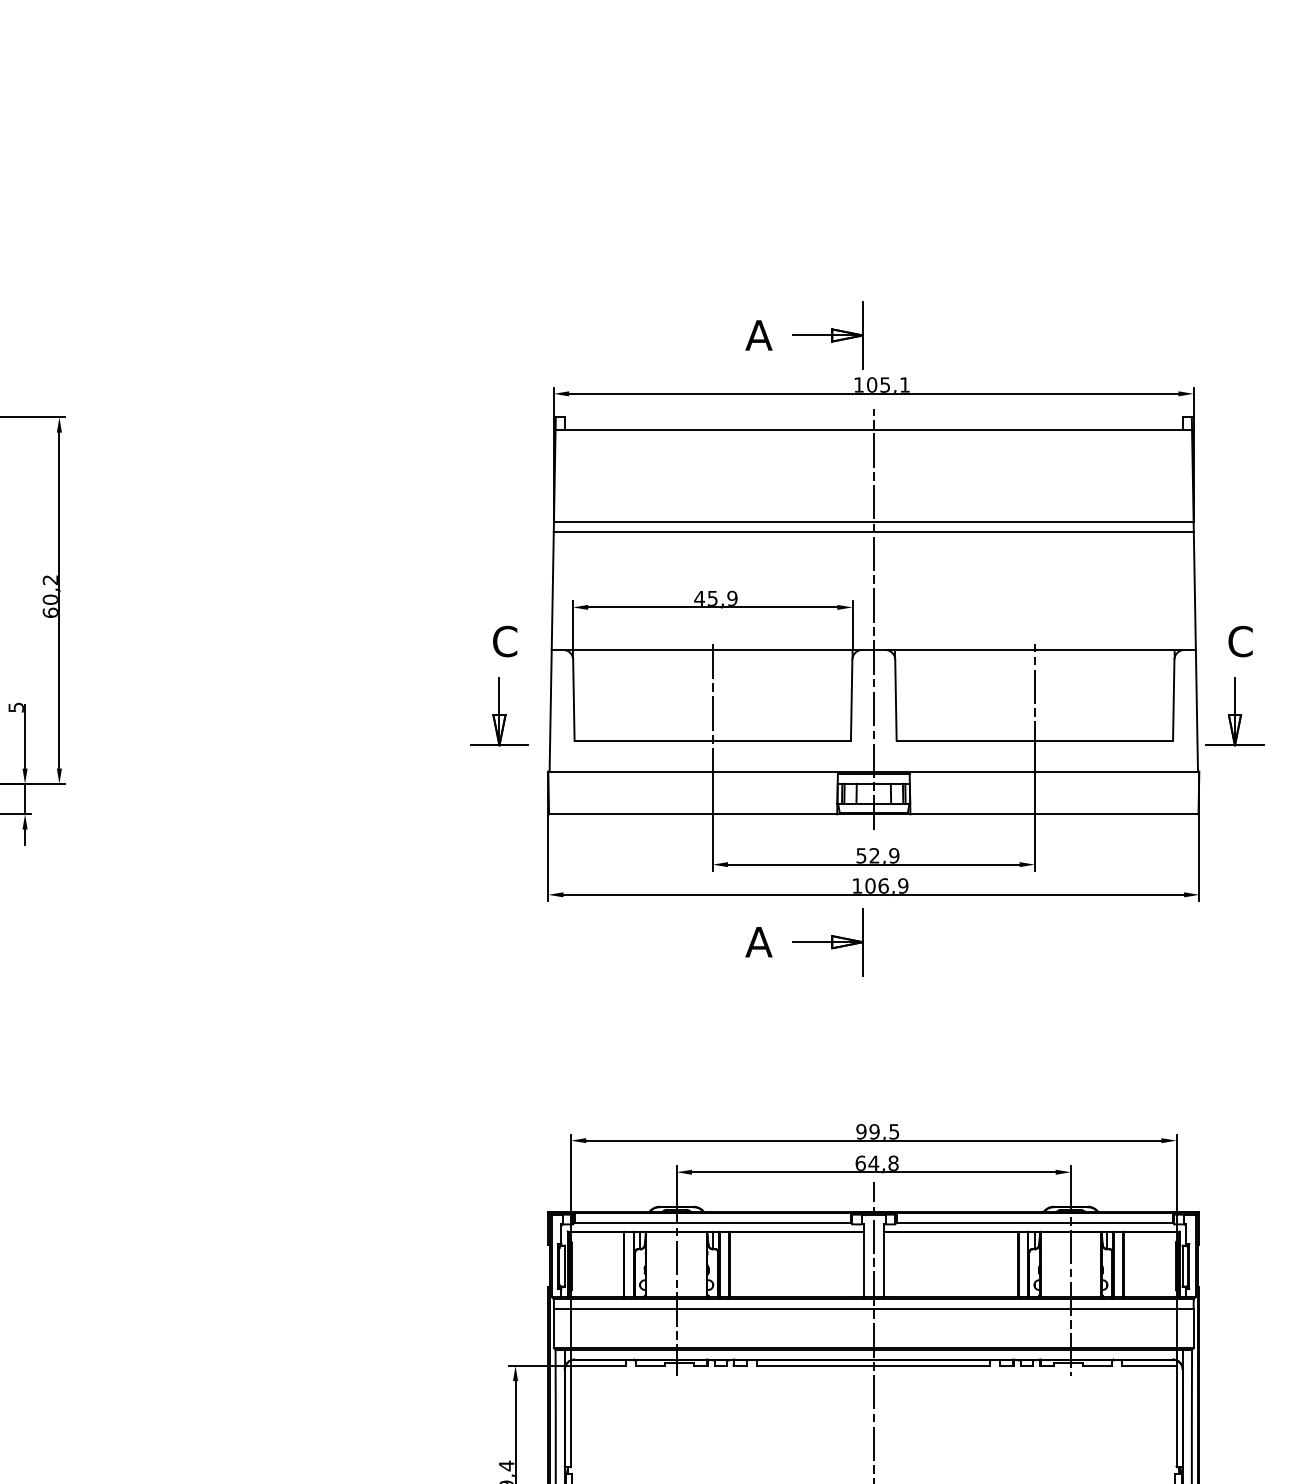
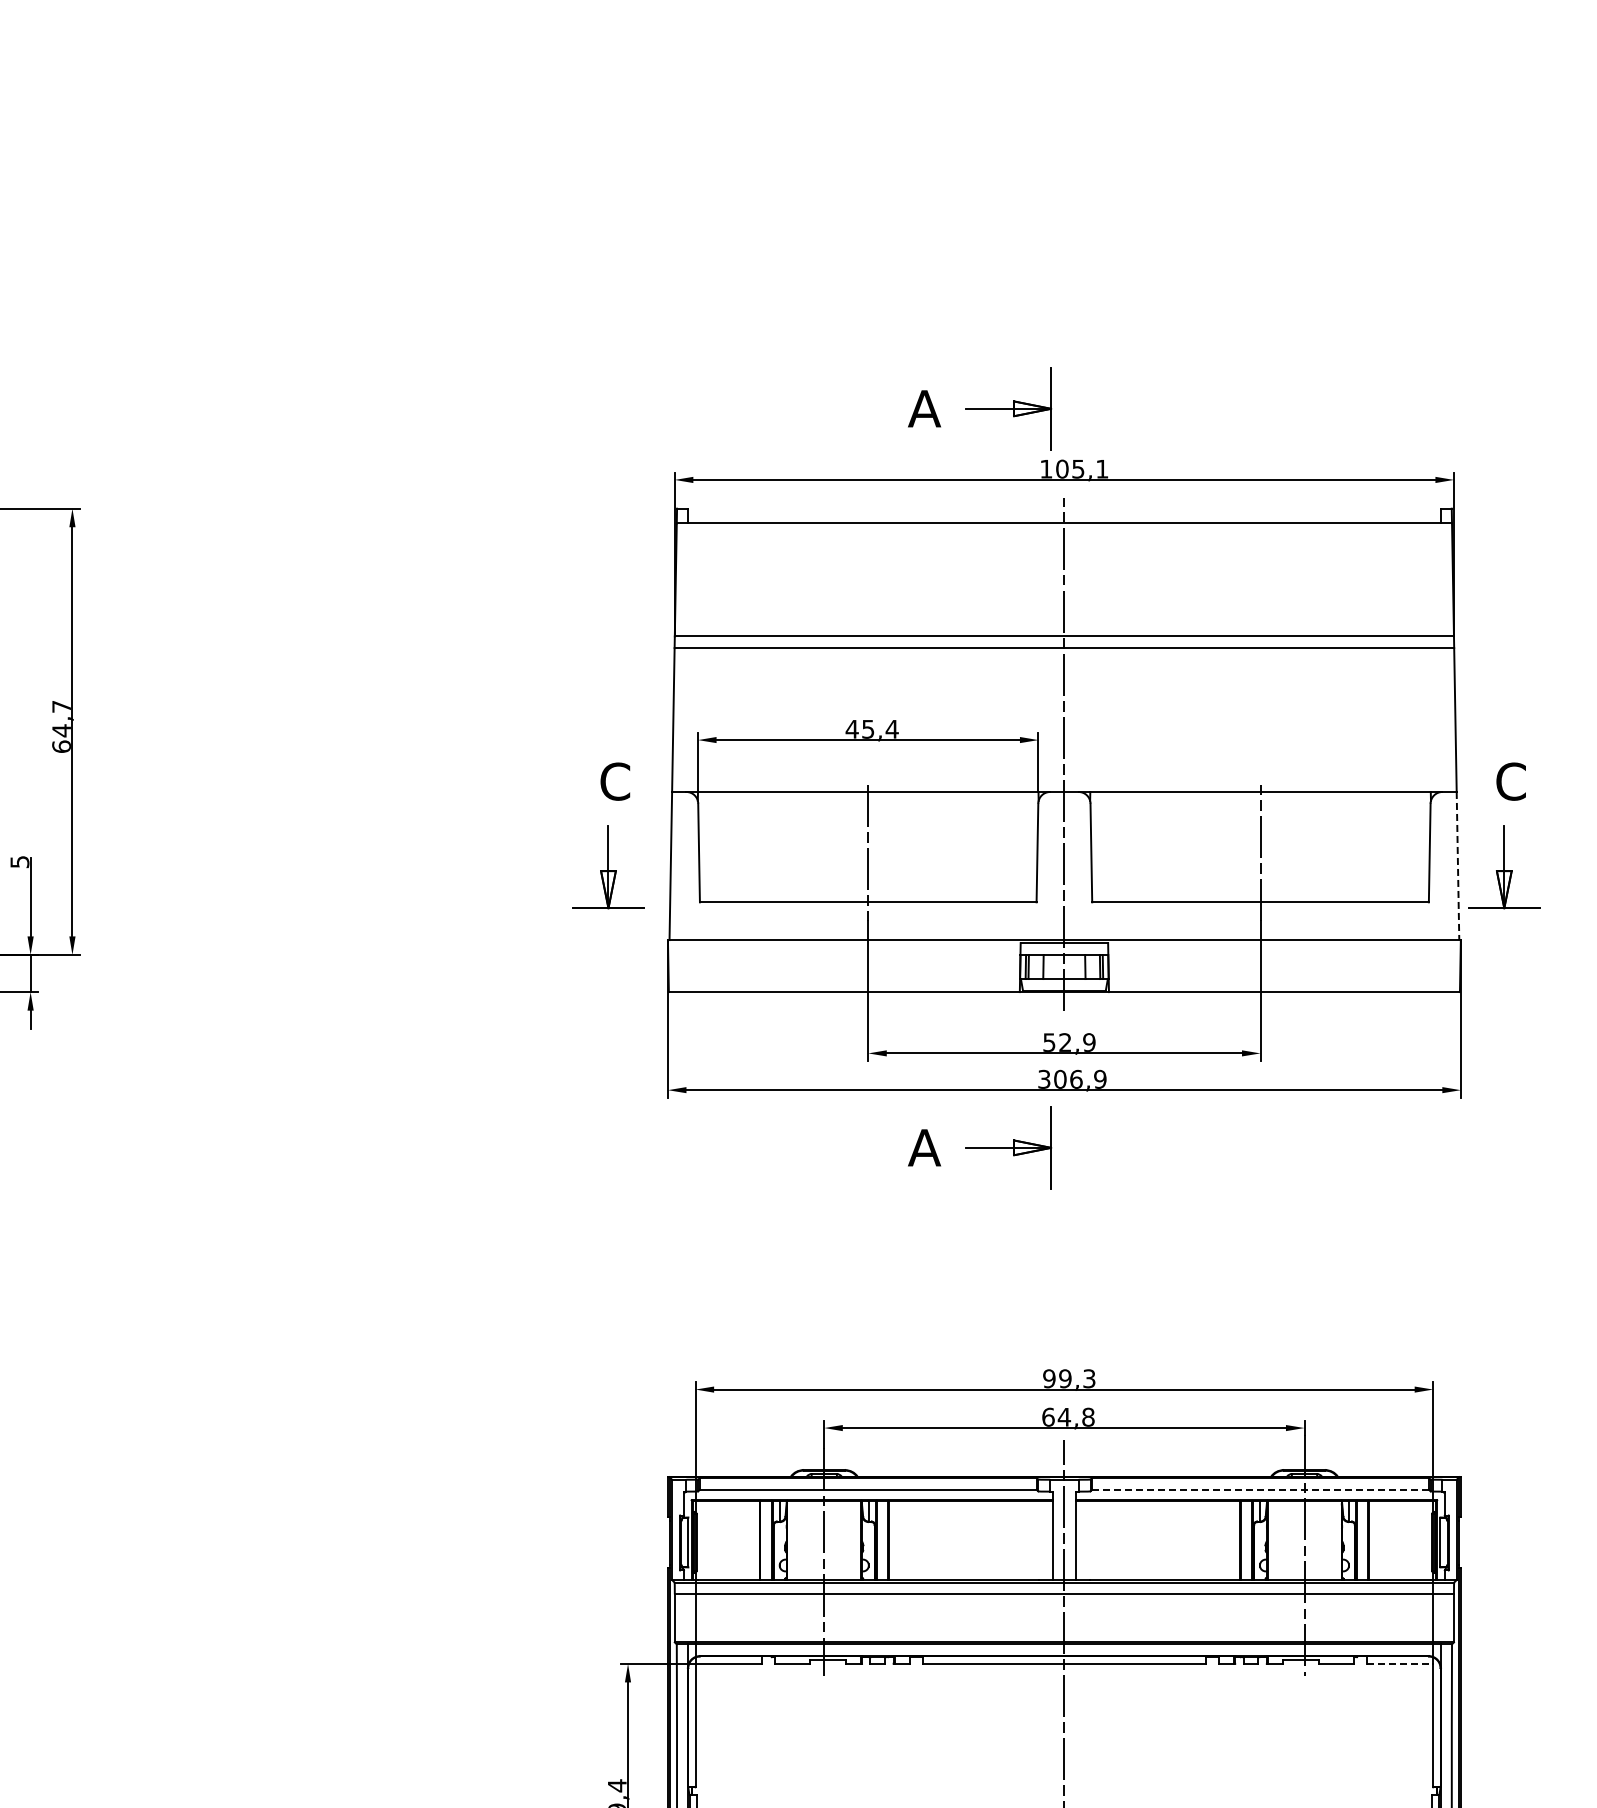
text: (50, 590) -> (61, 719), 60,2 -> 64,7
text: (731, 597) -> (891, 728), 45,9 -> 45,4
line: (1196, 711) -> (1457, 866), solid -> dashed
text: (857, 885) -> (1044, 1078), 106,9 -> 306,9
text: (894, 1131) -> (1089, 1378), 99,5 -> 99,3
line: (1034, 1222) -> (1260, 1489), solid -> dashed
line: (1149, 1365) -> (1400, 1663), solid -> dashed

